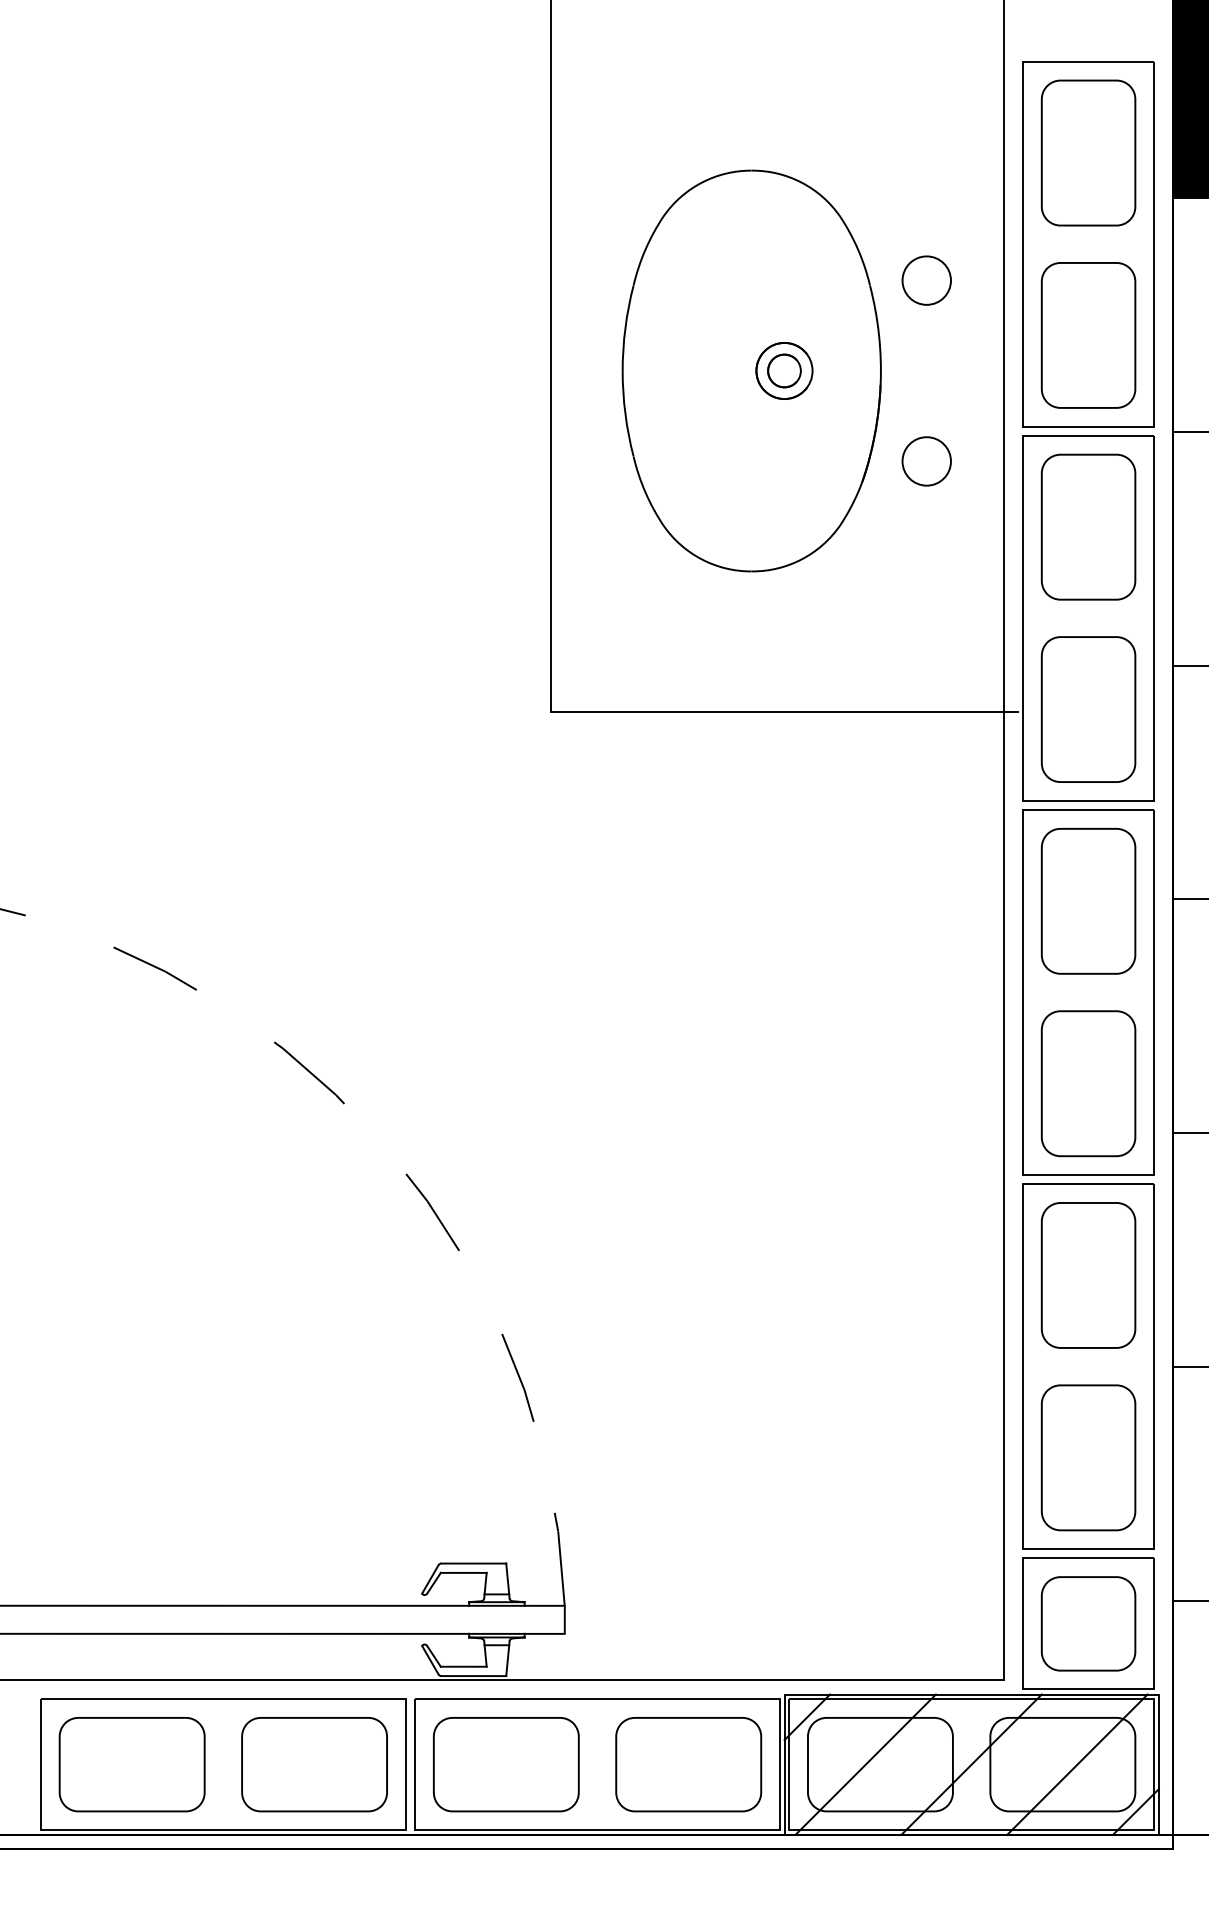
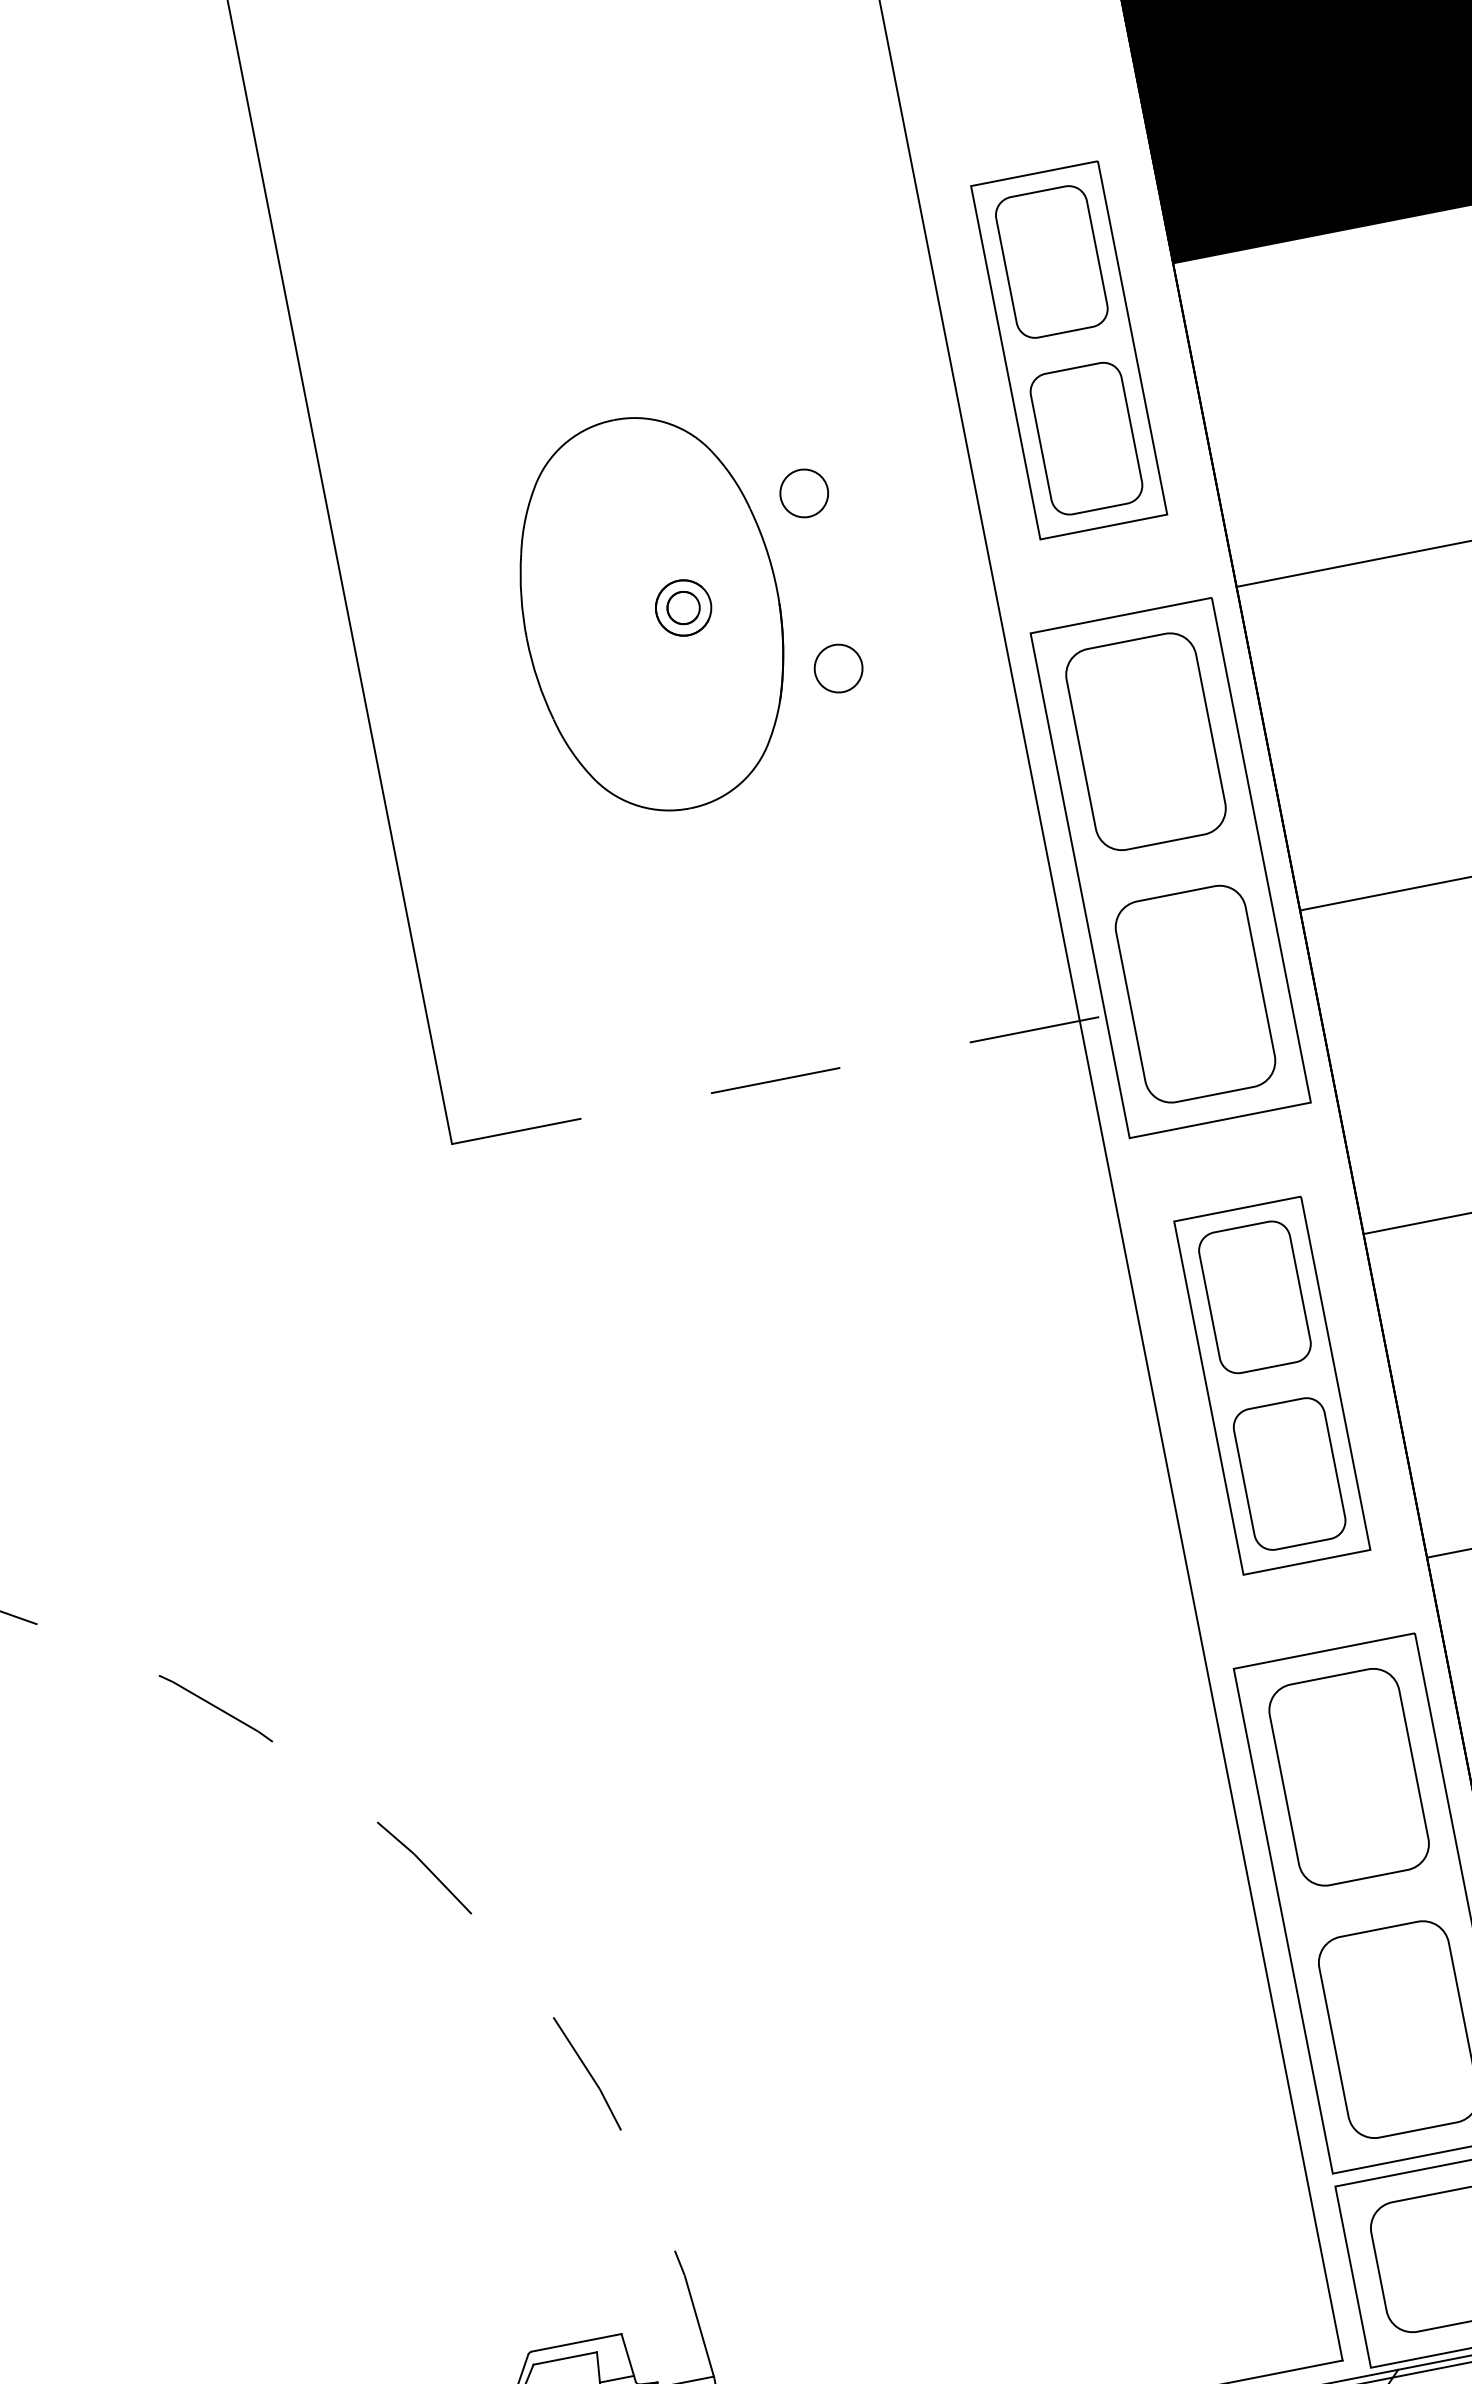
part: (1088, 244) -> (1069, 350), size x0.7
part: (786, 370) -> (685, 606), size x0.7
line: (784, 712) -> (775, 1080), solid -> dashed
part: (1088, 992) -> (1272, 1385), size x0.7

